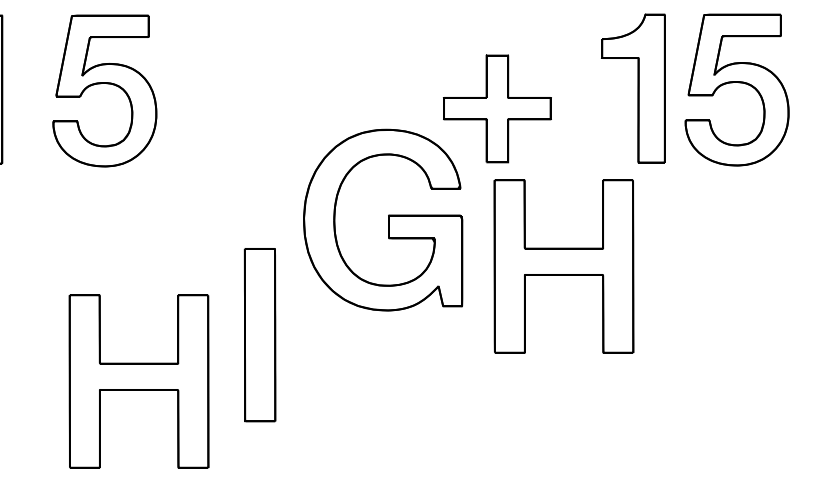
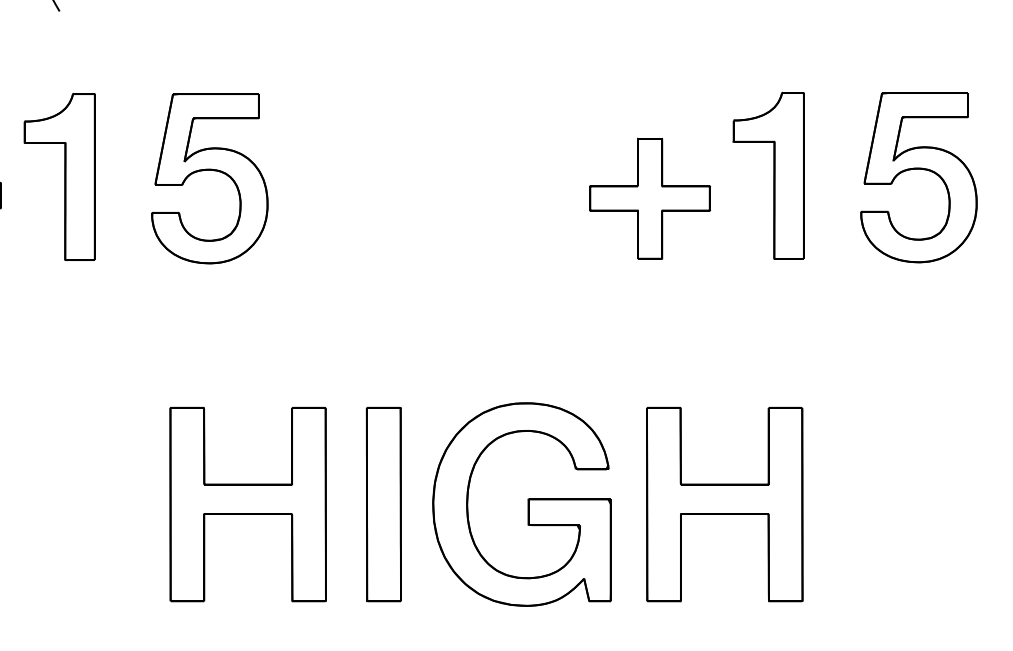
part: (633, 88) -> (768, 175), moved
part: (382, 220) -> (521, 504), moved
part: (563, 266) -> (724, 504), moved
part: (259, 335) -> (383, 504), moved

